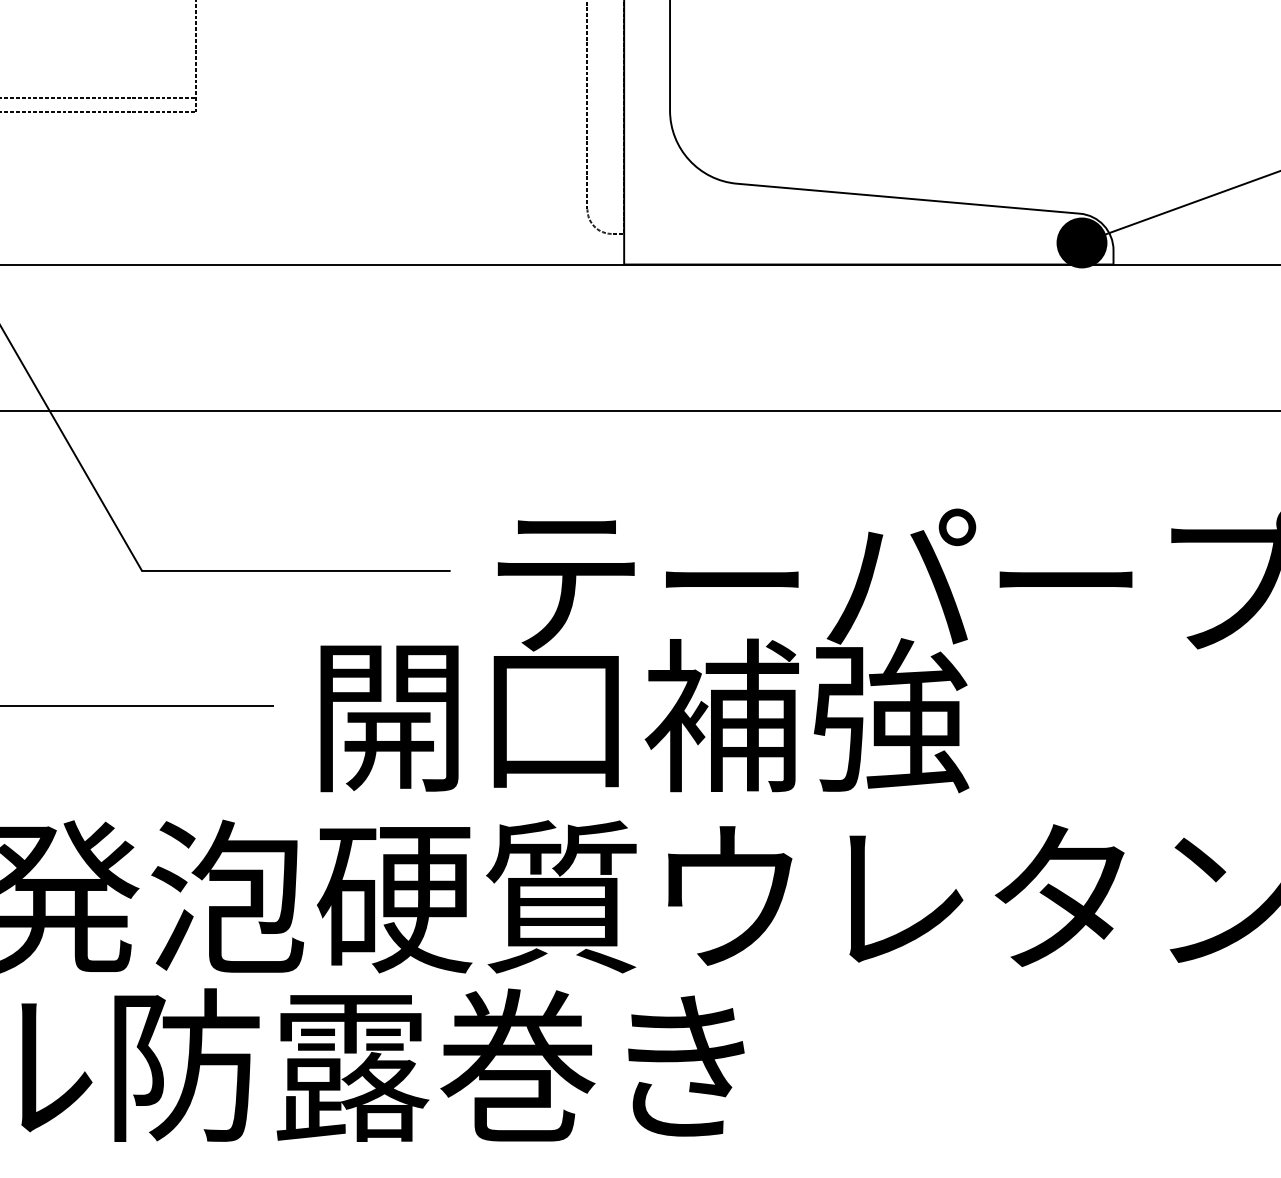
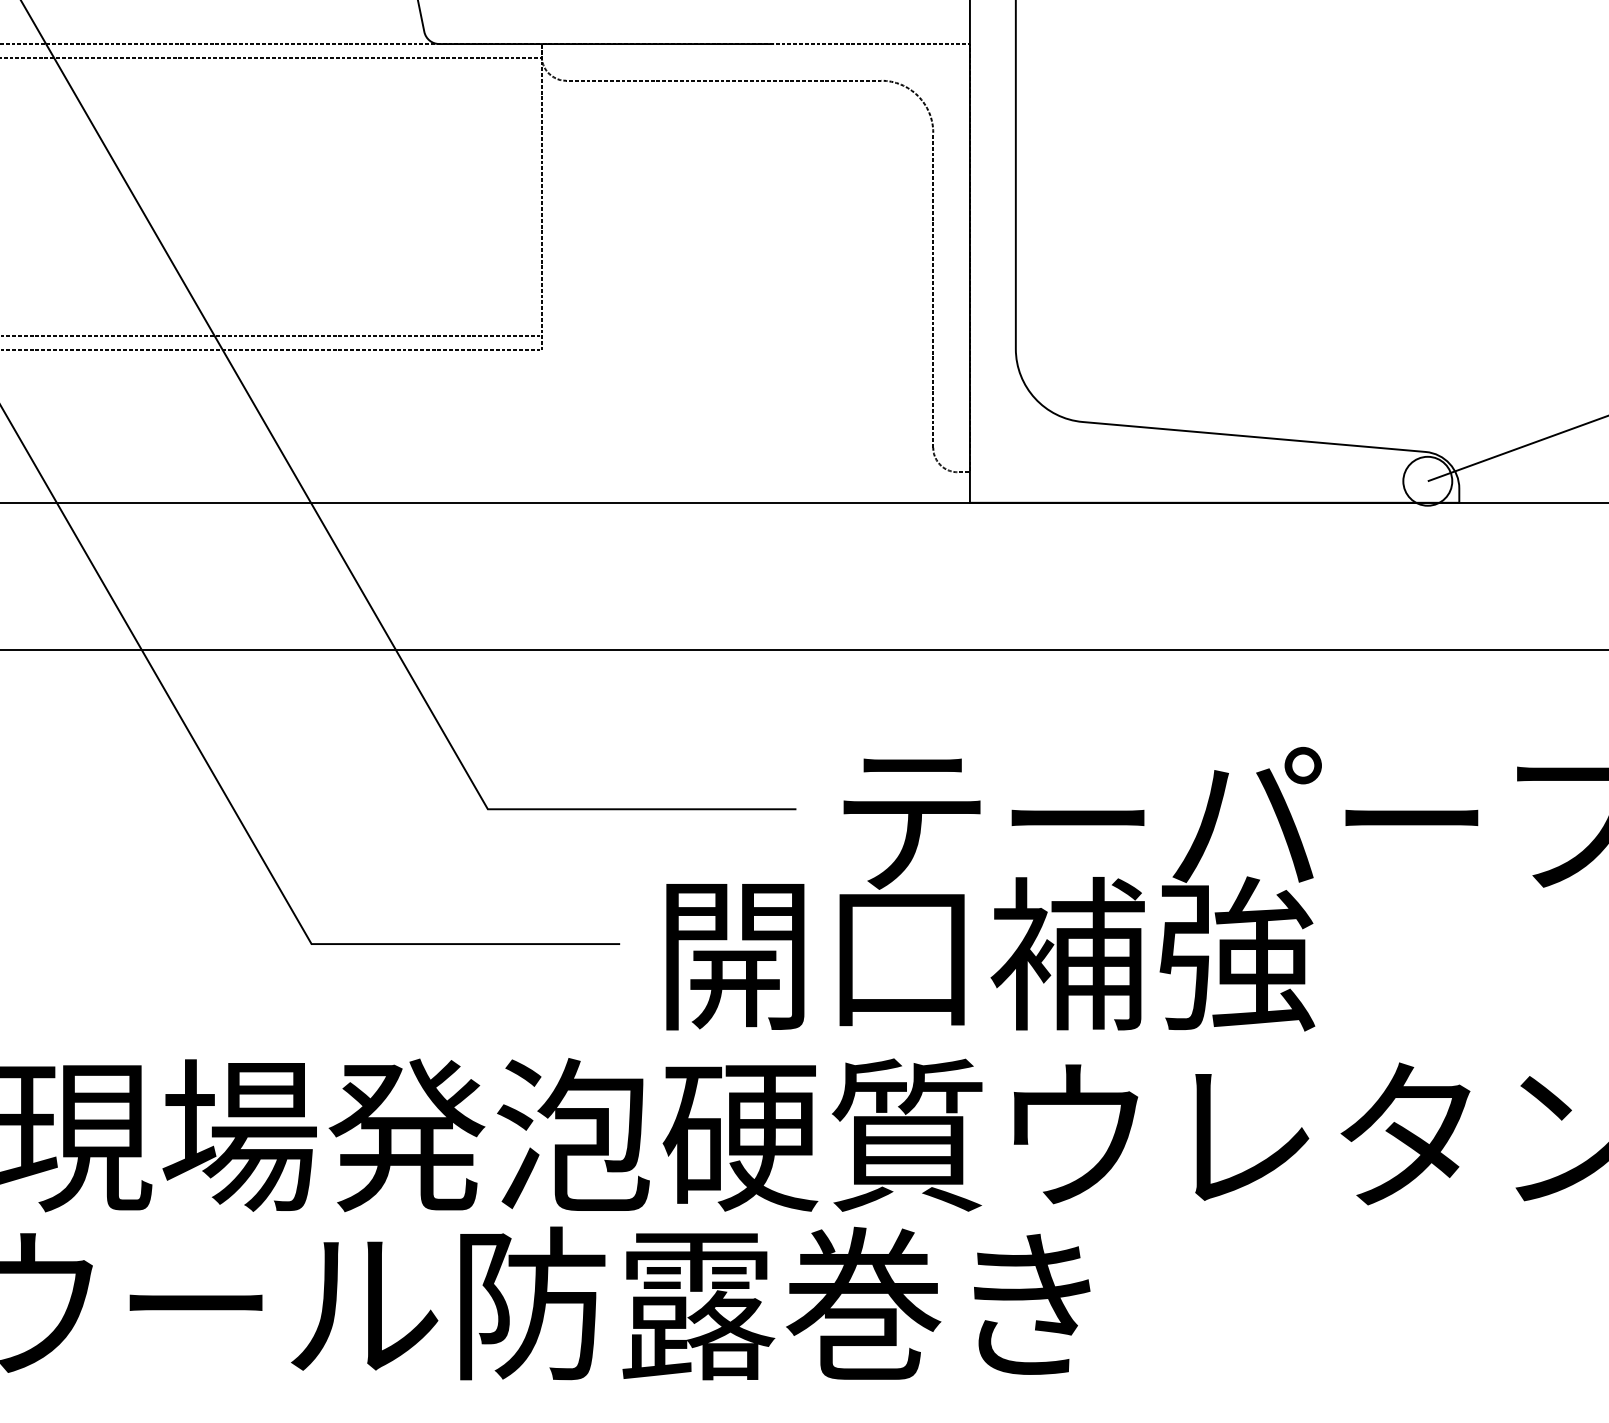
fill: (1081, 242) -> (1427, 480), removed

